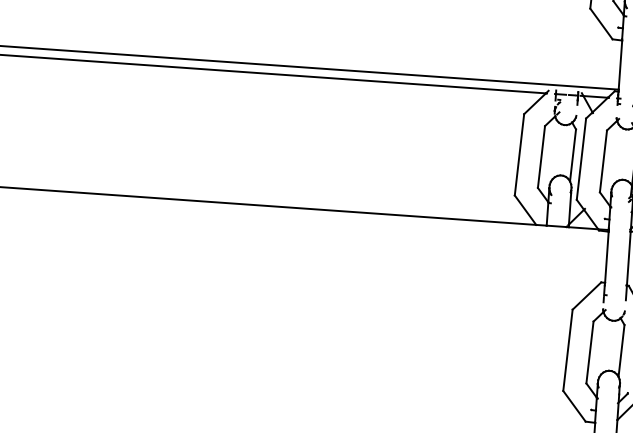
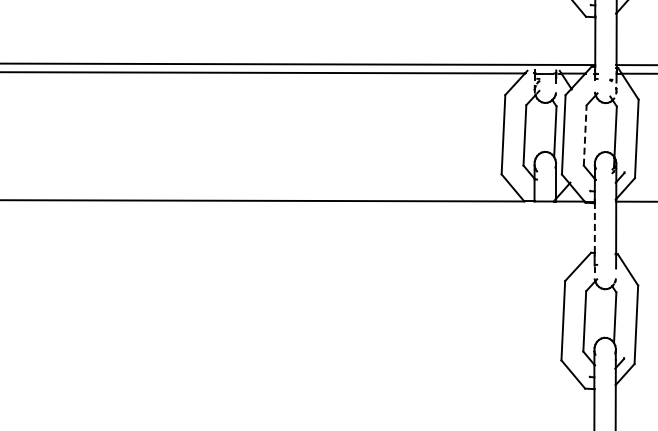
line: (603, 161) -> (585, 135), solid -> dashed
line: (606, 257) -> (594, 228), solid -> dashed

